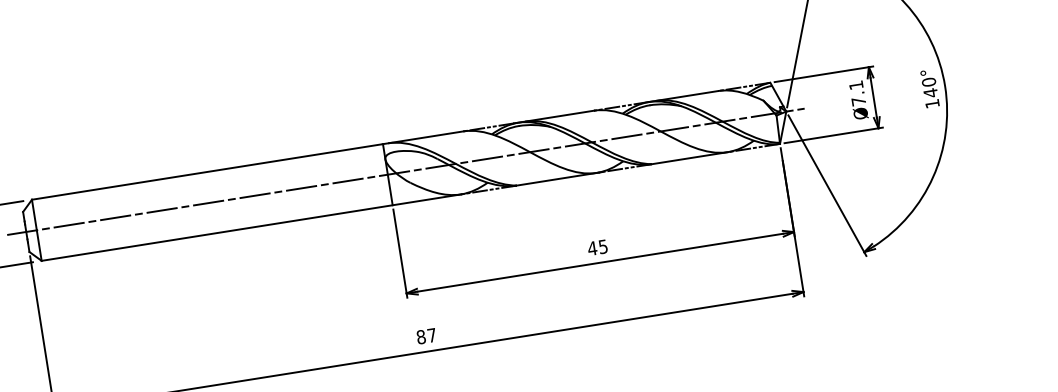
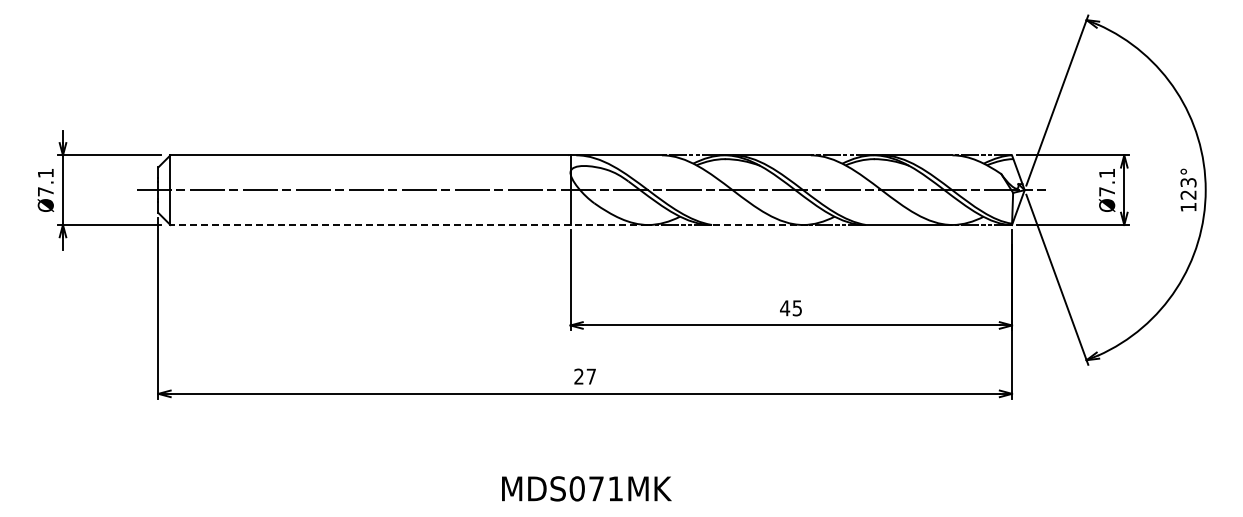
text: (929, 87) -> (1188, 188), 140° -> 123°
line: (558, 179) -> (759, 225), solid -> dashed
line: (251, 228) -> (409, 225), solid -> dashed
text: (420, 337) -> (578, 376), 87 -> 27

